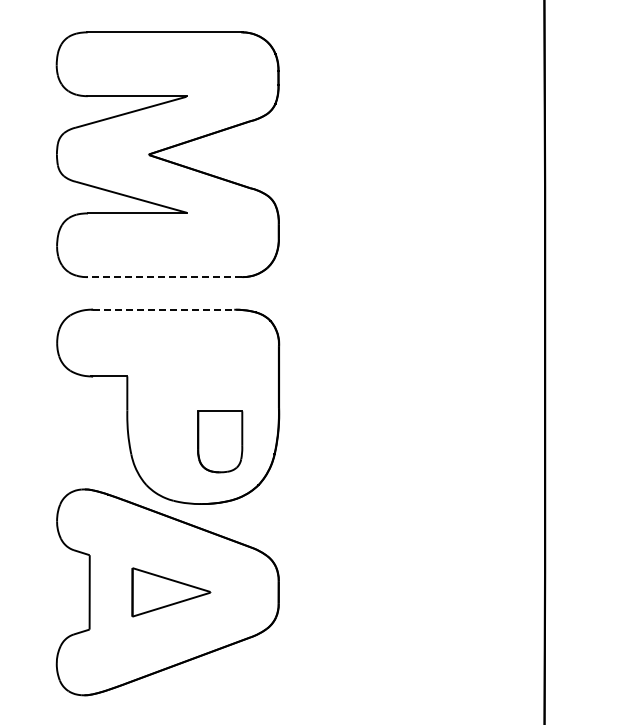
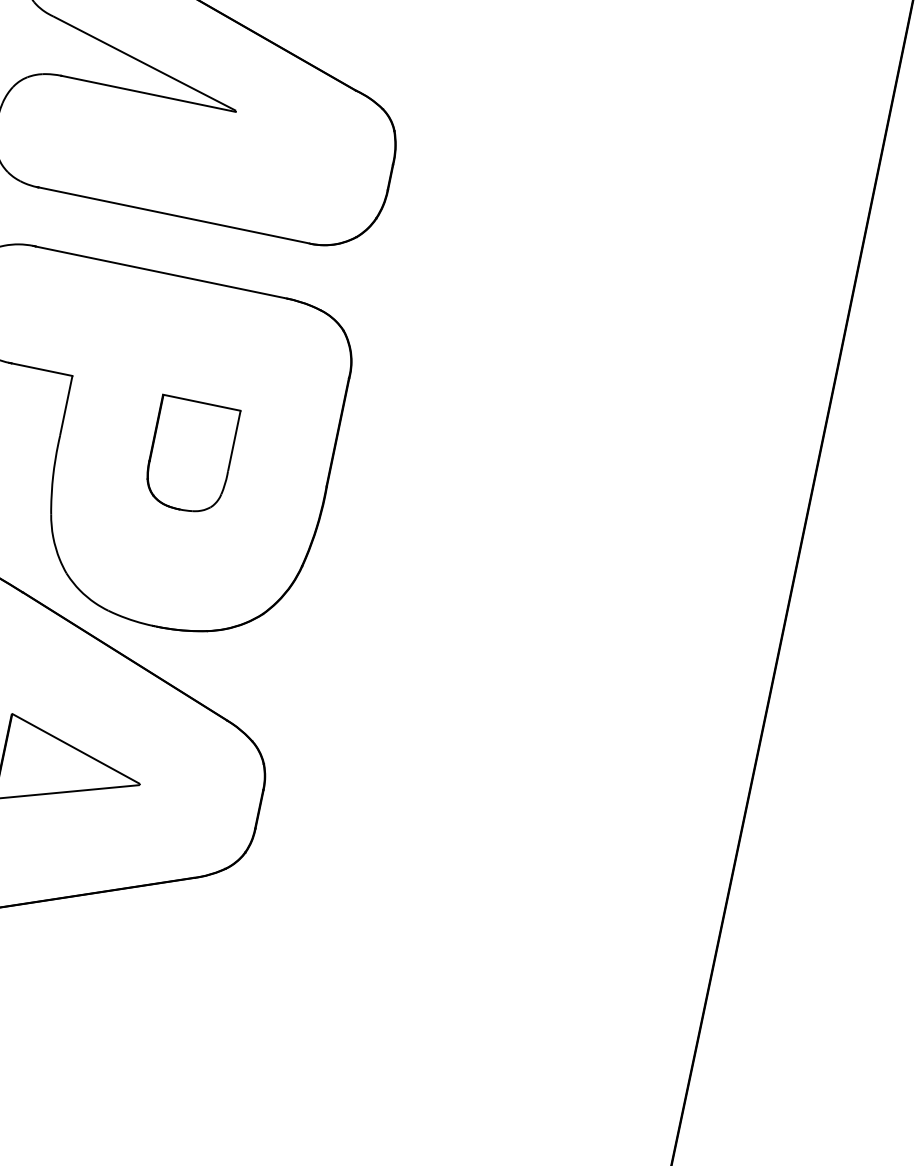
line: (164, 277) -> (173, 216), dashed -> solid
line: (163, 309) -> (160, 271), dashed -> solid
part: (220, 441) -> (191, 455), moved

